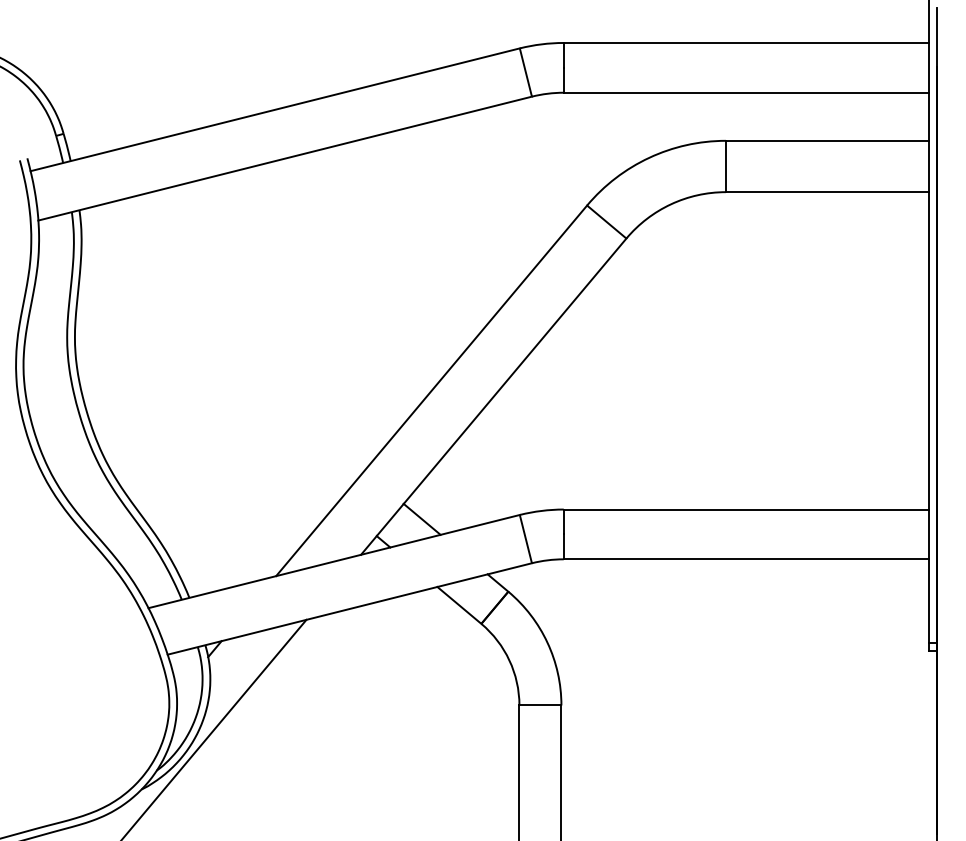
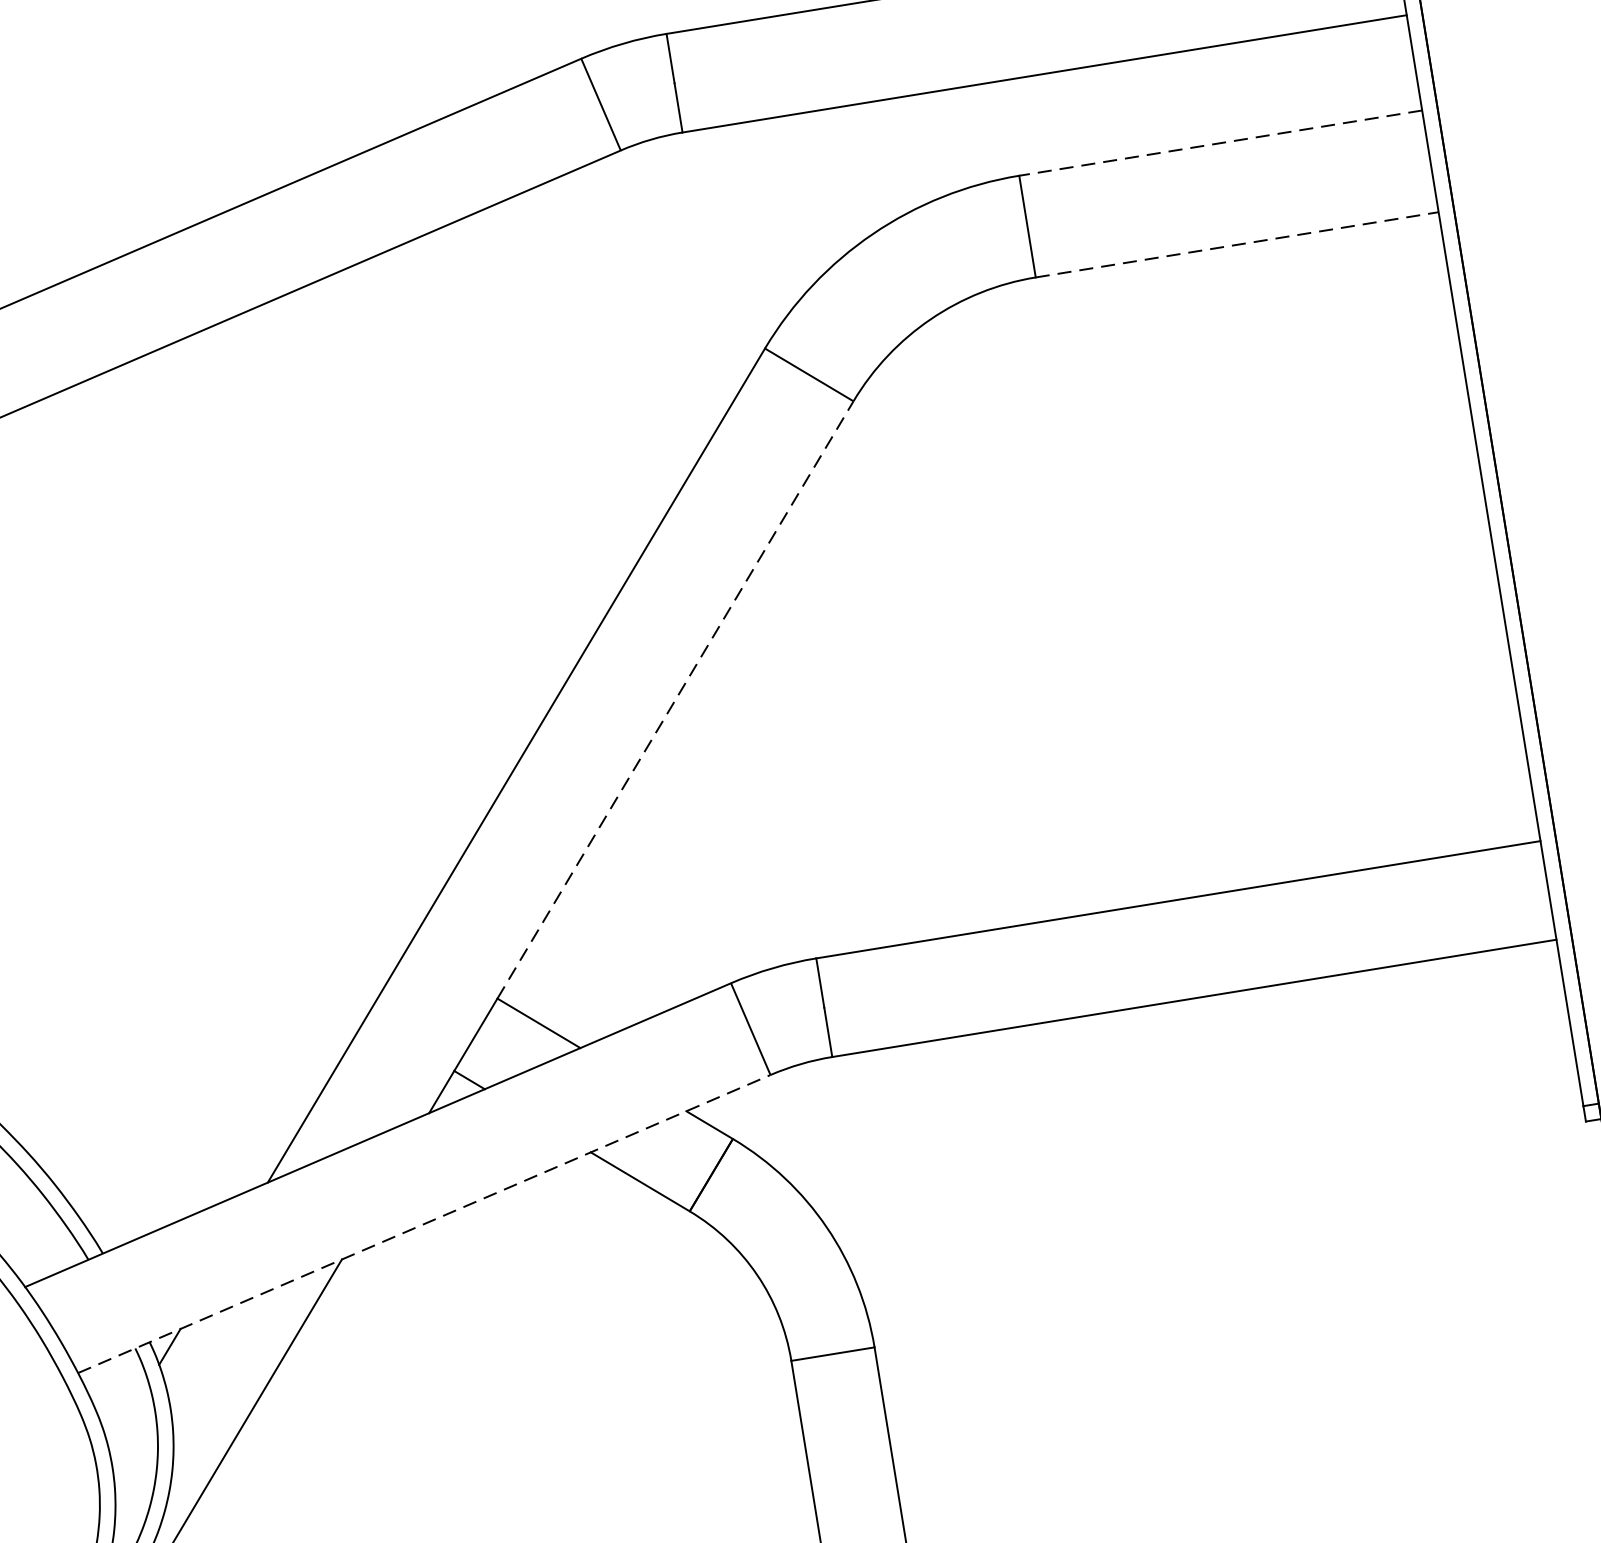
line: (827, 140) -> (1220, 142), solid -> dashed
line: (827, 192) -> (1237, 245), solid -> dashed
line: (515, 370) -> (676, 698), solid -> dashed
line: (349, 608) -> (423, 1223), solid -> dashed

